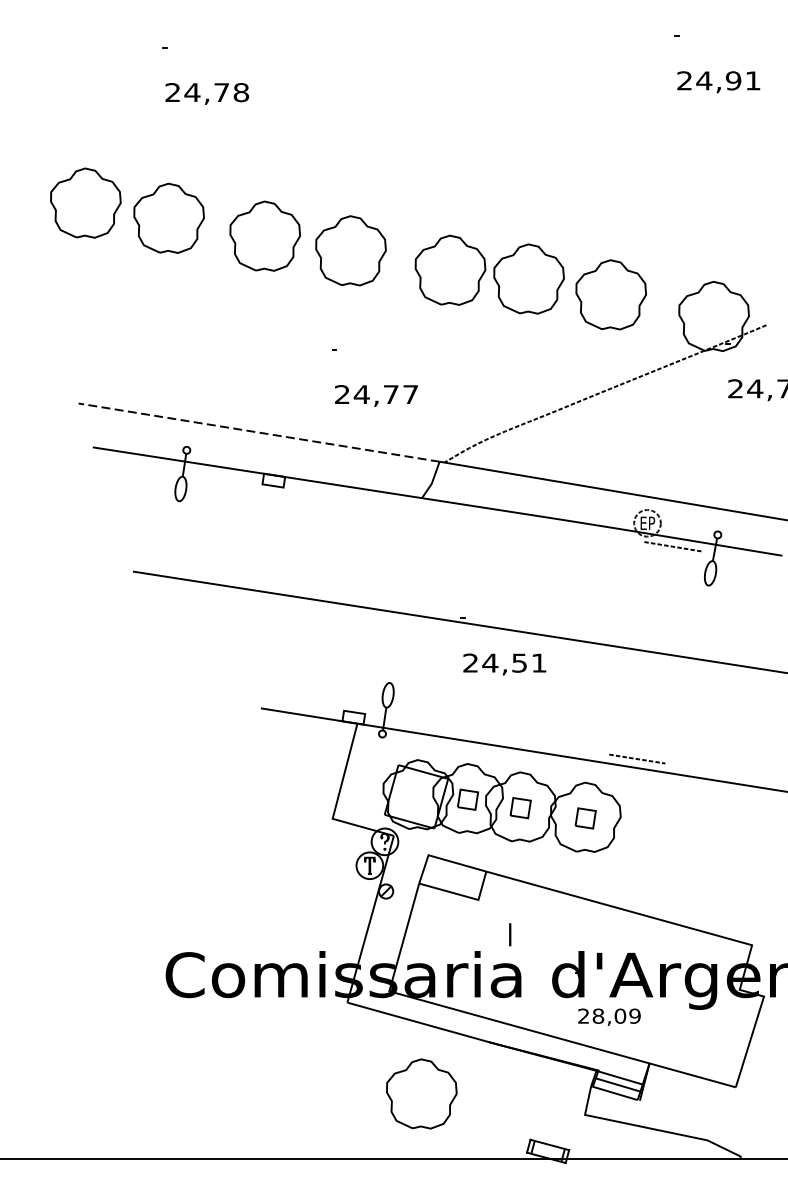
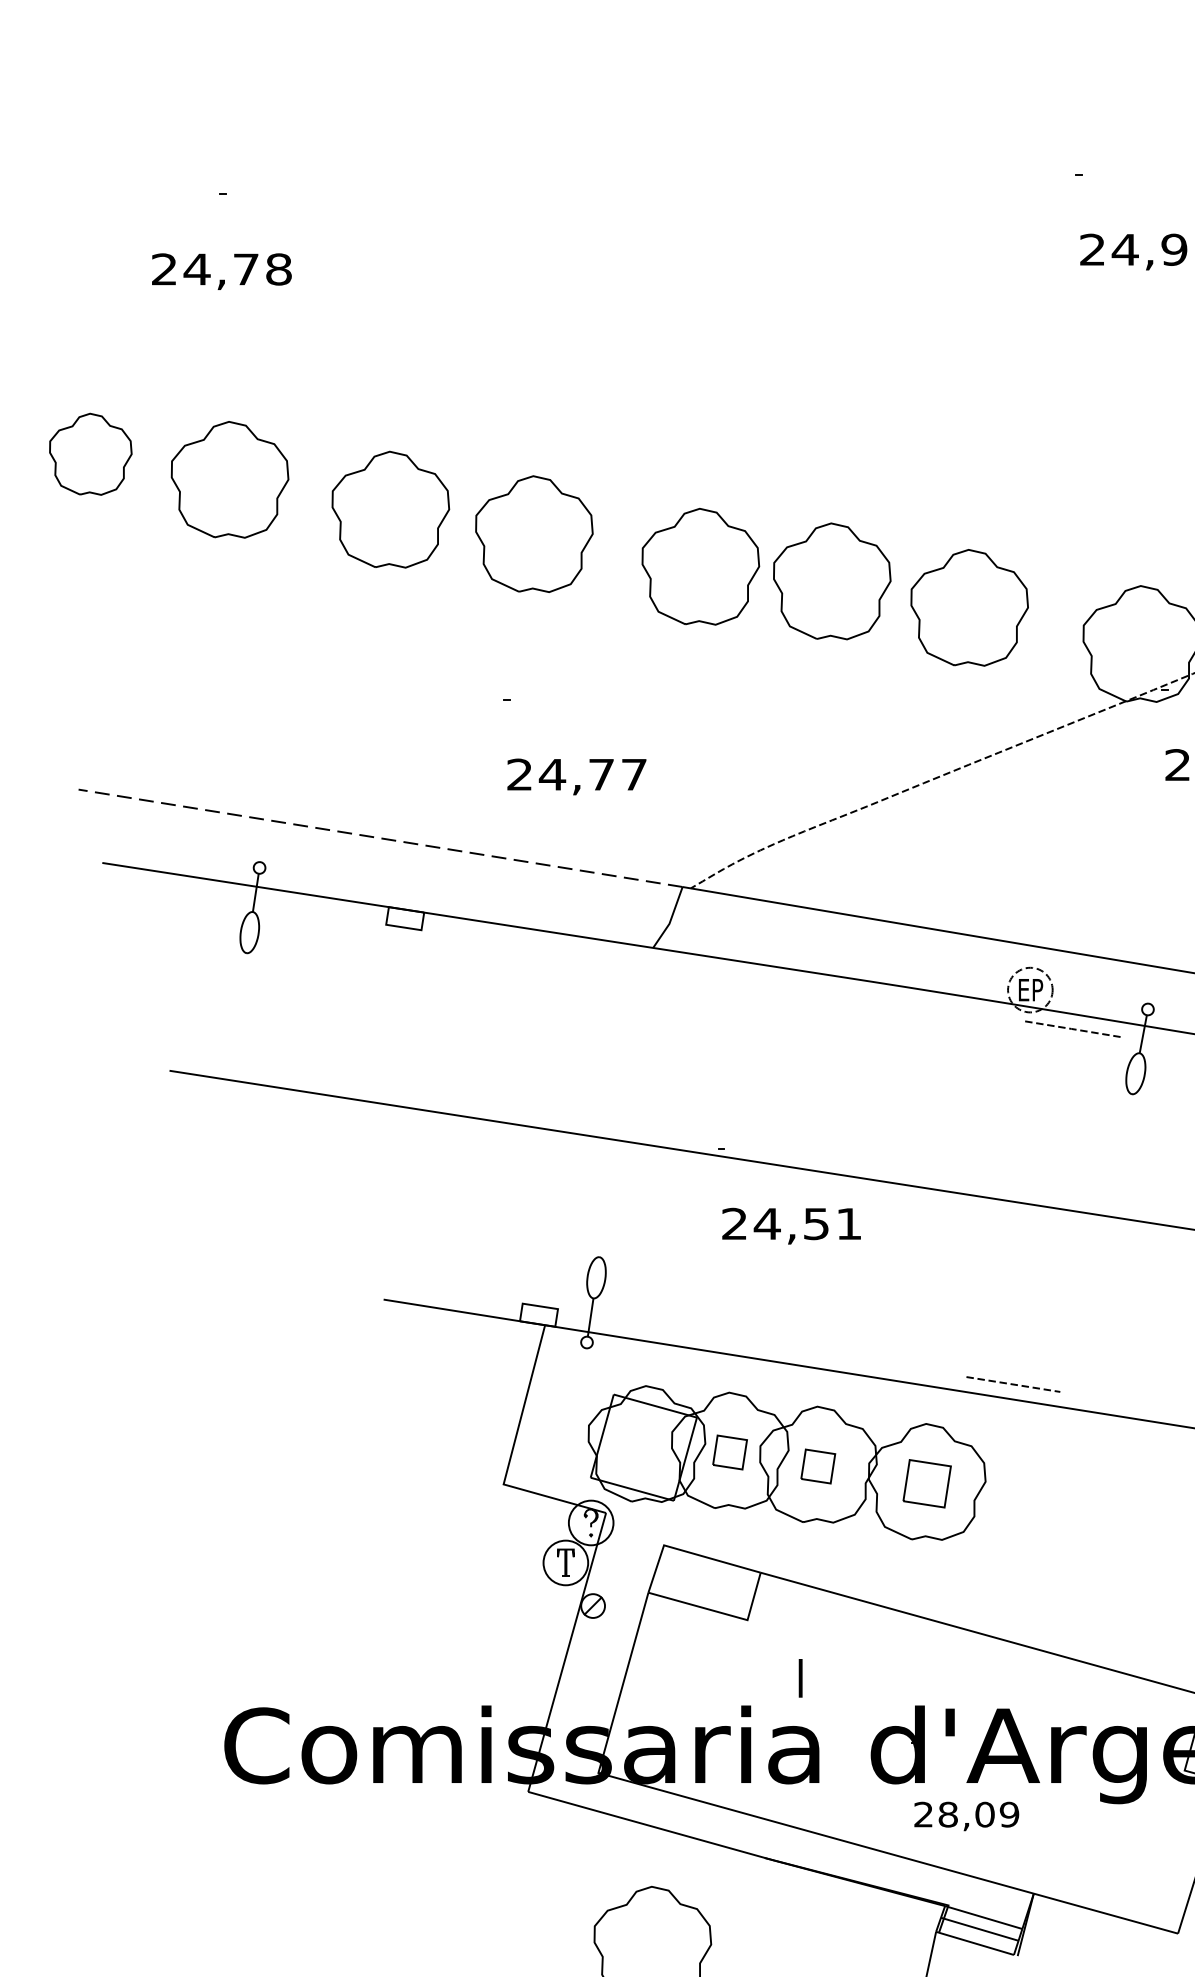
text: (206, 93) -> (220, 270), moved
part: (85, 202) -> (90, 453), size x0.7
part: (585, 818) -> (926, 1483), size x1.4

